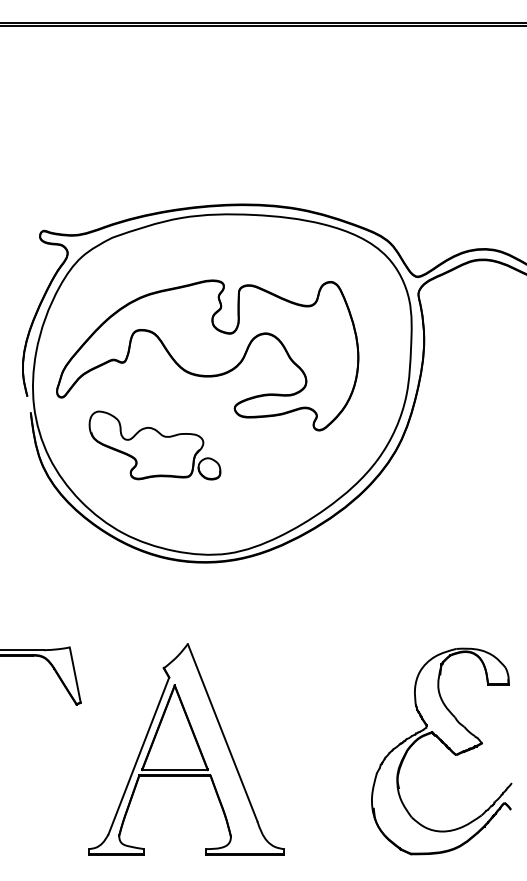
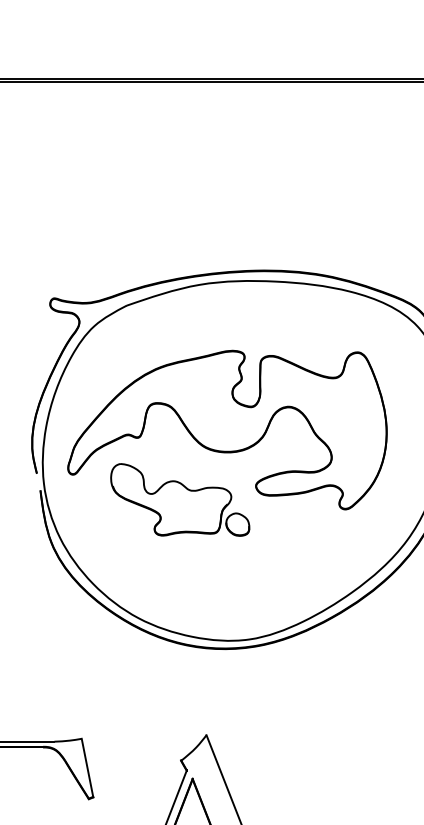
part: (154, 445) -> (179, 499), moved

